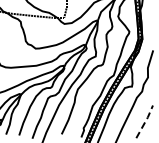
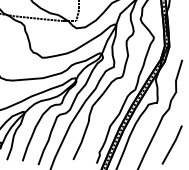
line: (145, 120) -> (173, 143), dashed -> solid

